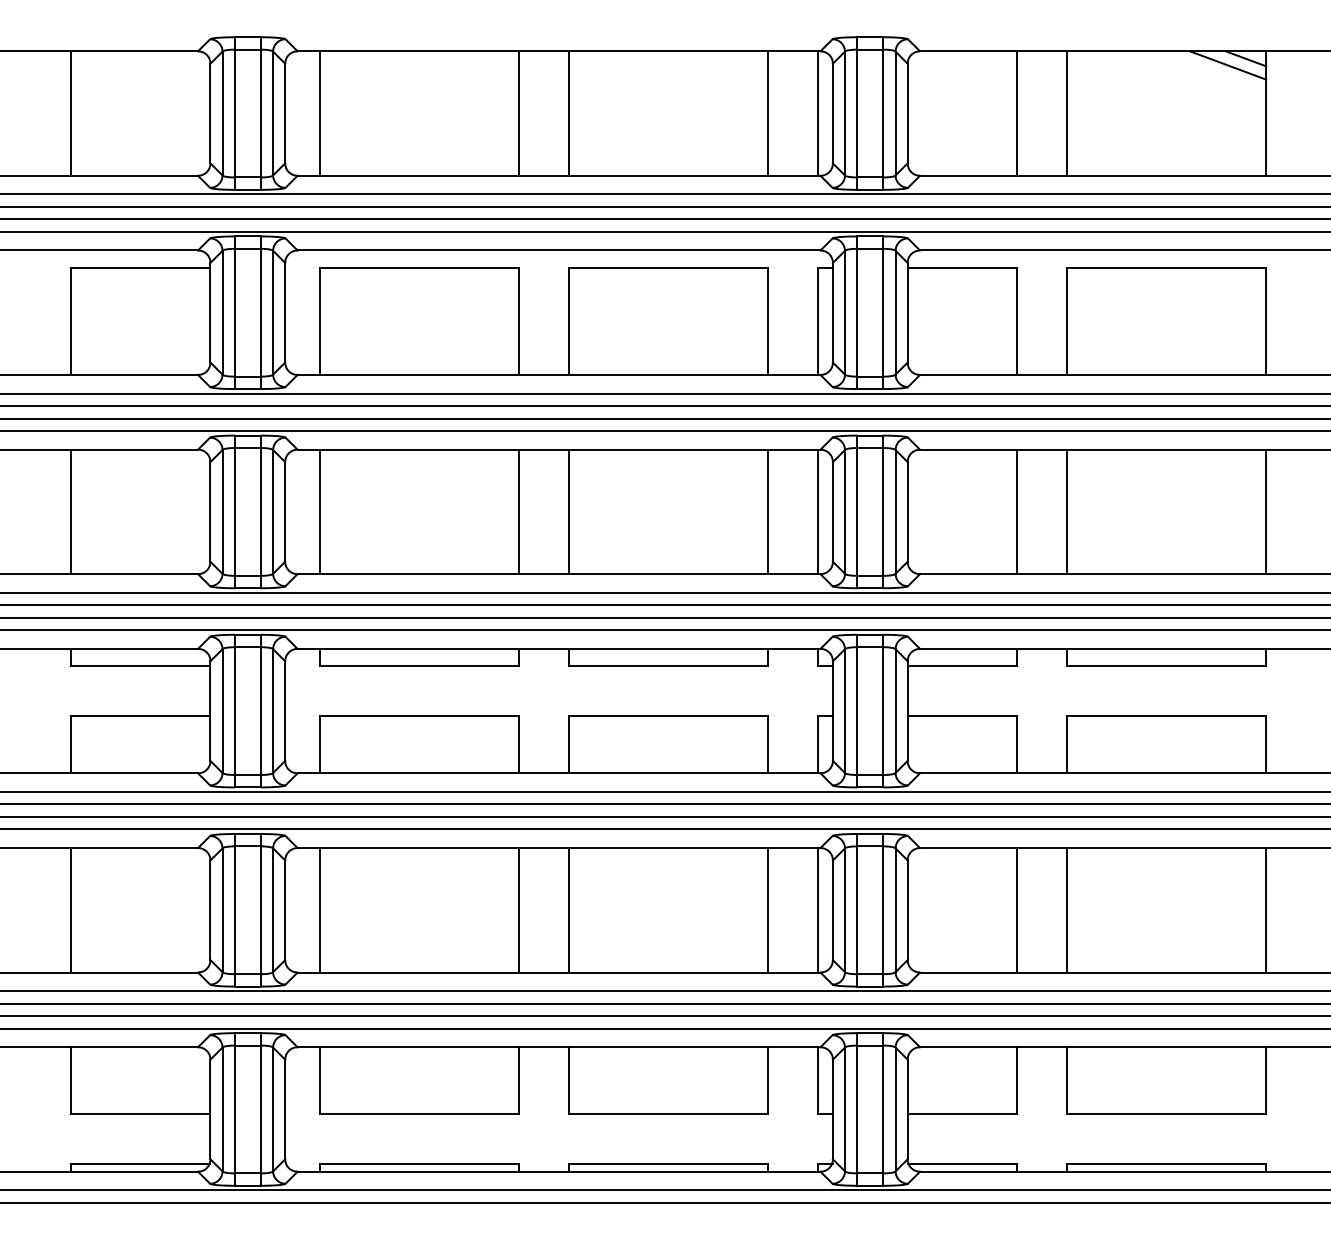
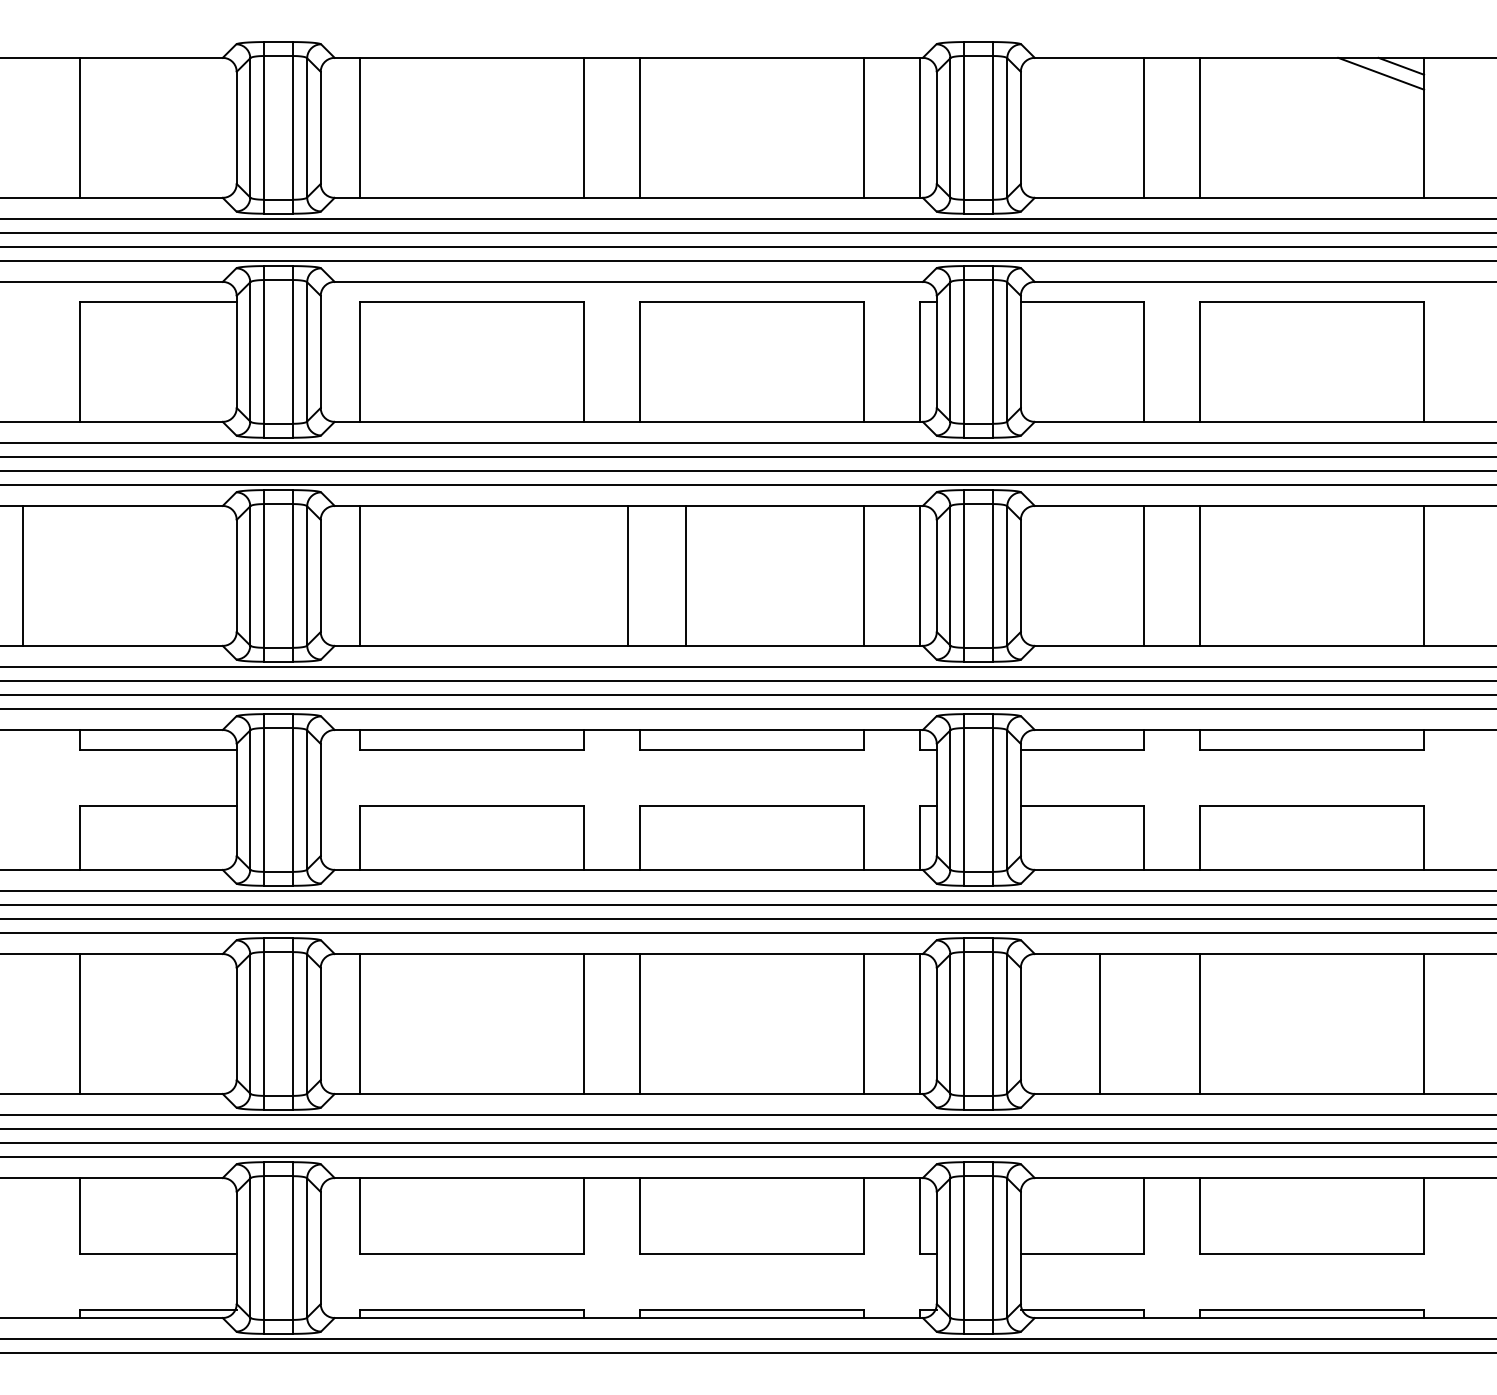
line: (70, 511) -> (22, 575), moved
line: (518, 511) -> (627, 575), moved
line: (568, 511) -> (685, 575), moved
line: (1017, 909) -> (1100, 1023), moved

